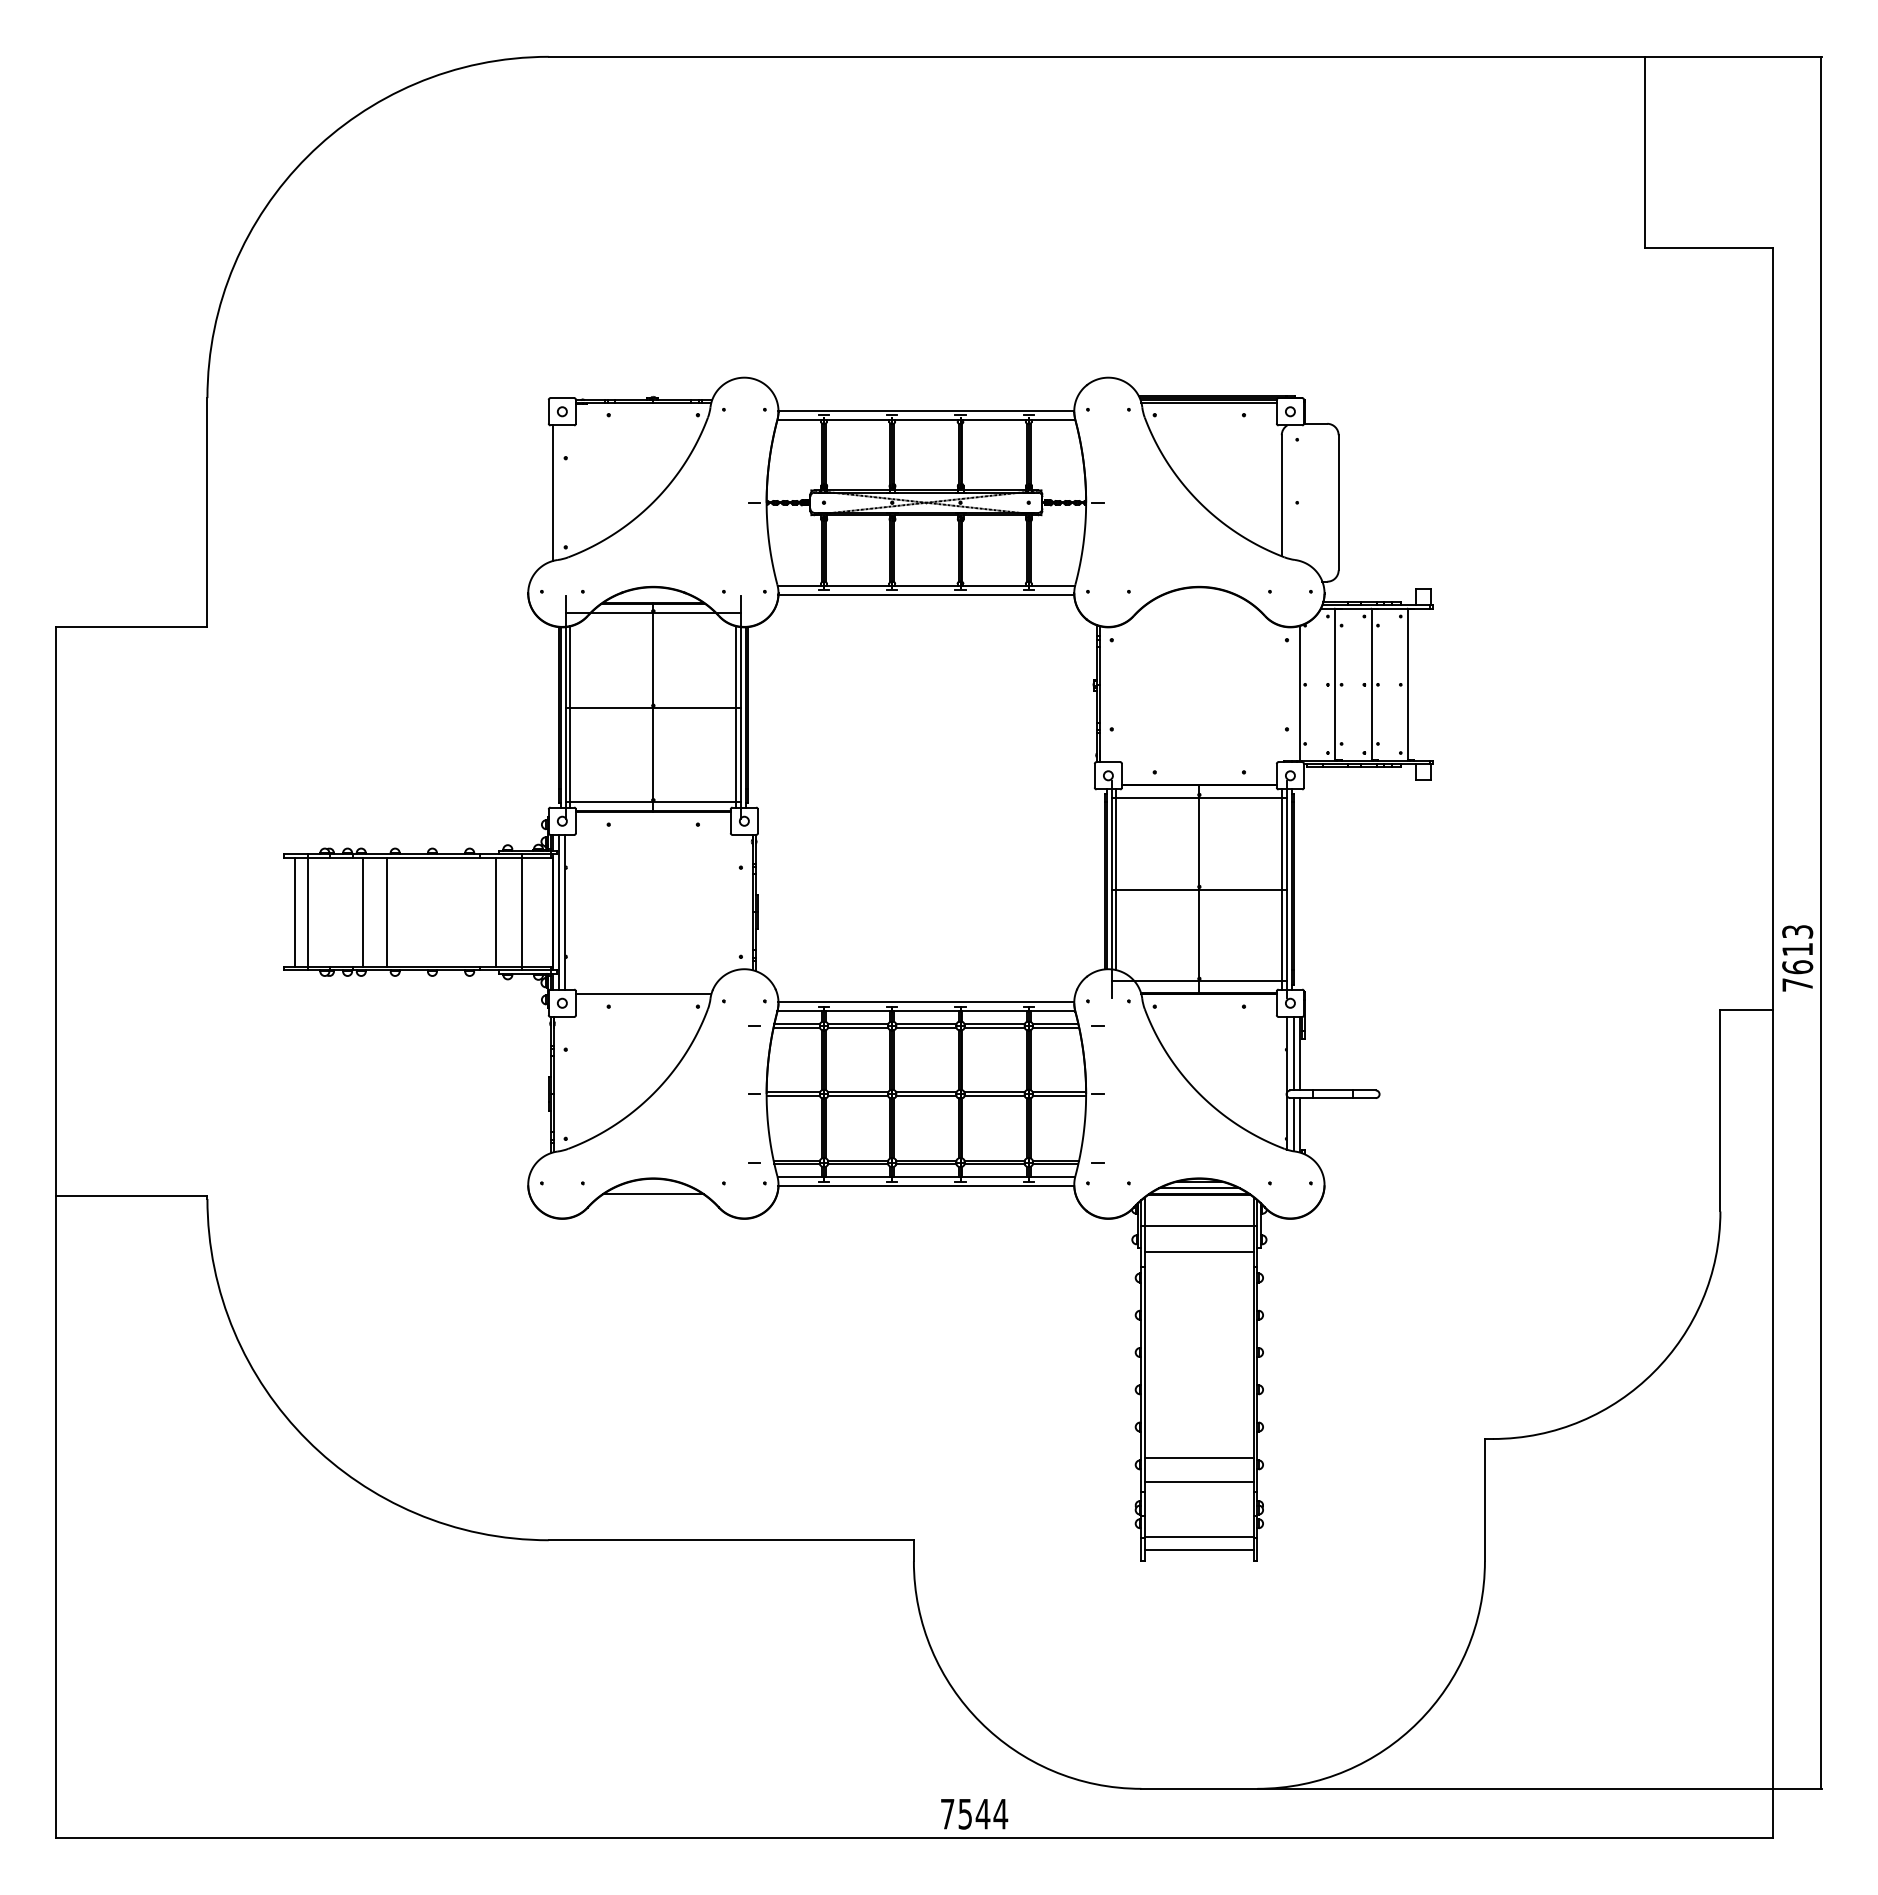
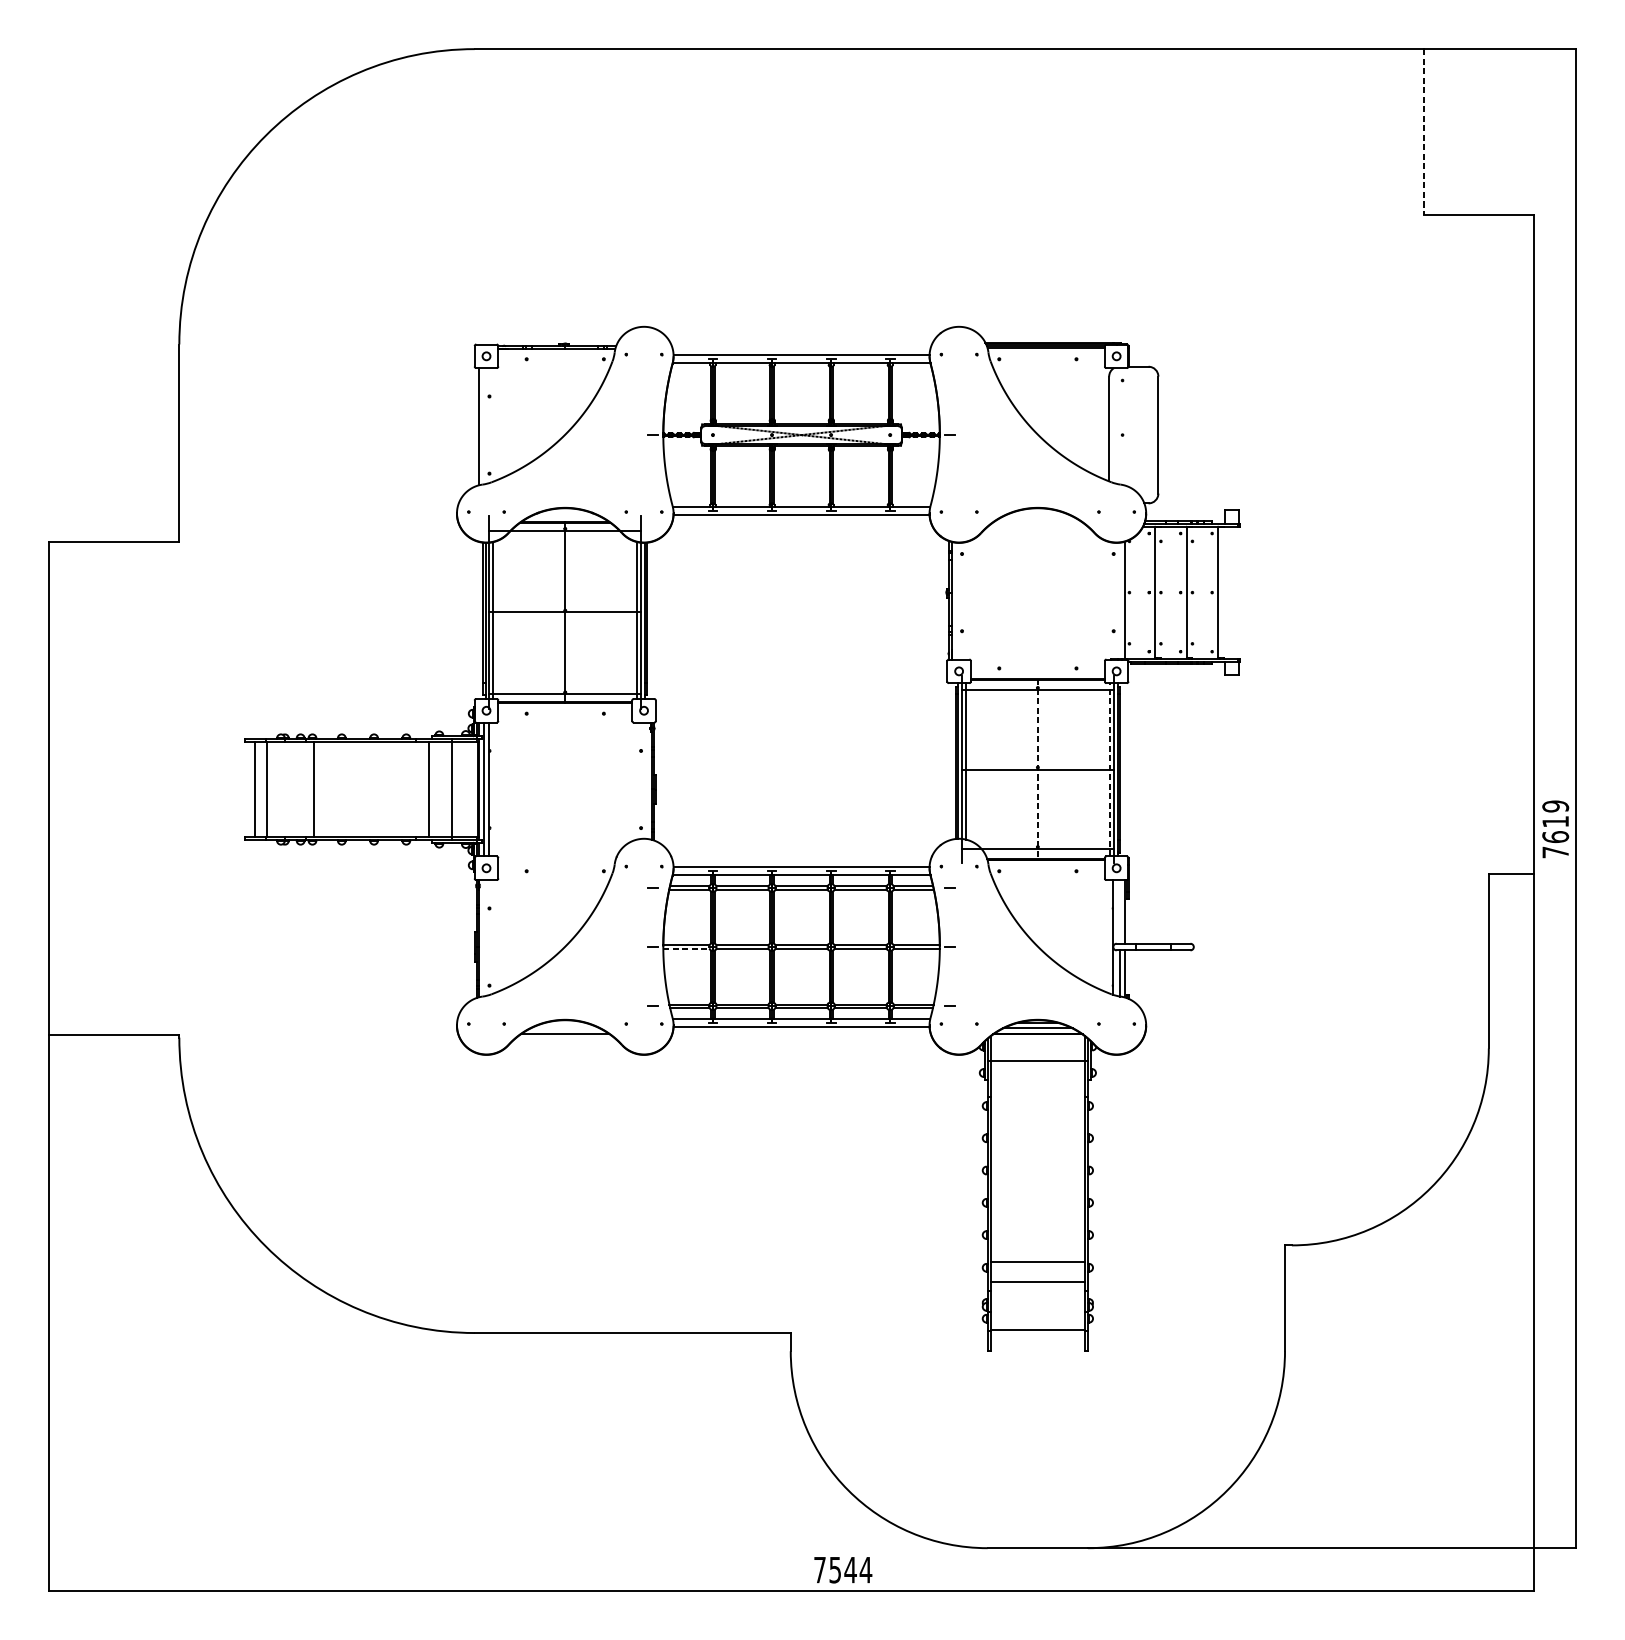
line: (1645, 152) -> (1423, 131), solid -> dashed
line: (1199, 889) -> (1037, 769), solid -> dashed
line: (1282, 889) -> (1109, 769), solid -> dashed
line: (387, 911) -> (335, 788), removed
text: (1797, 931) -> (1555, 806), 7613 -> 7619
line: (643, 994) -> (556, 860), removed
line: (1294, 1053) -> (1120, 911), removed
line: (793, 1096) -> (686, 948), solid -> dashed
line: (1199, 1251) -> (1037, 1083), removed
line: (1199, 1549) -> (1037, 1341), removed

